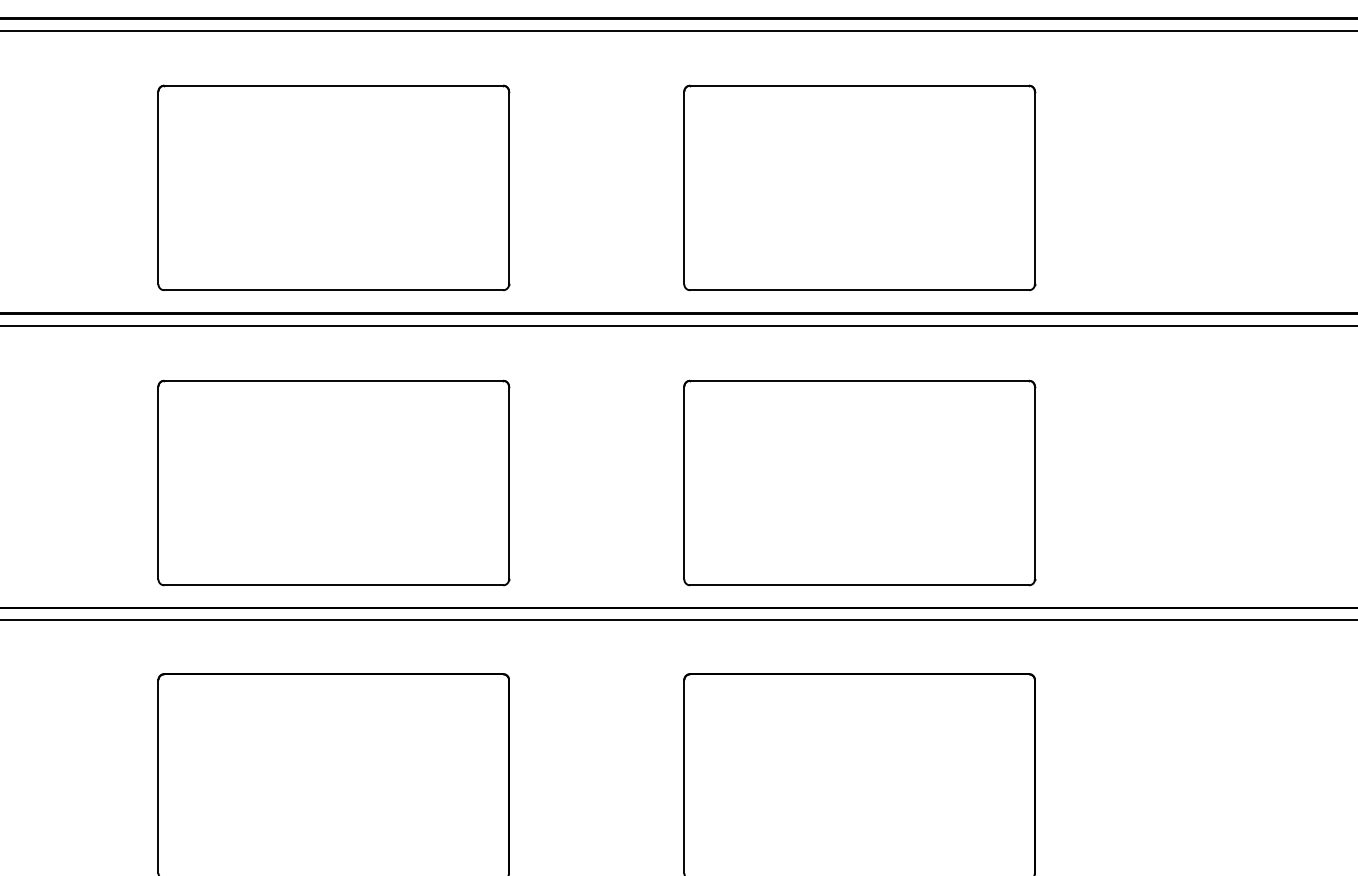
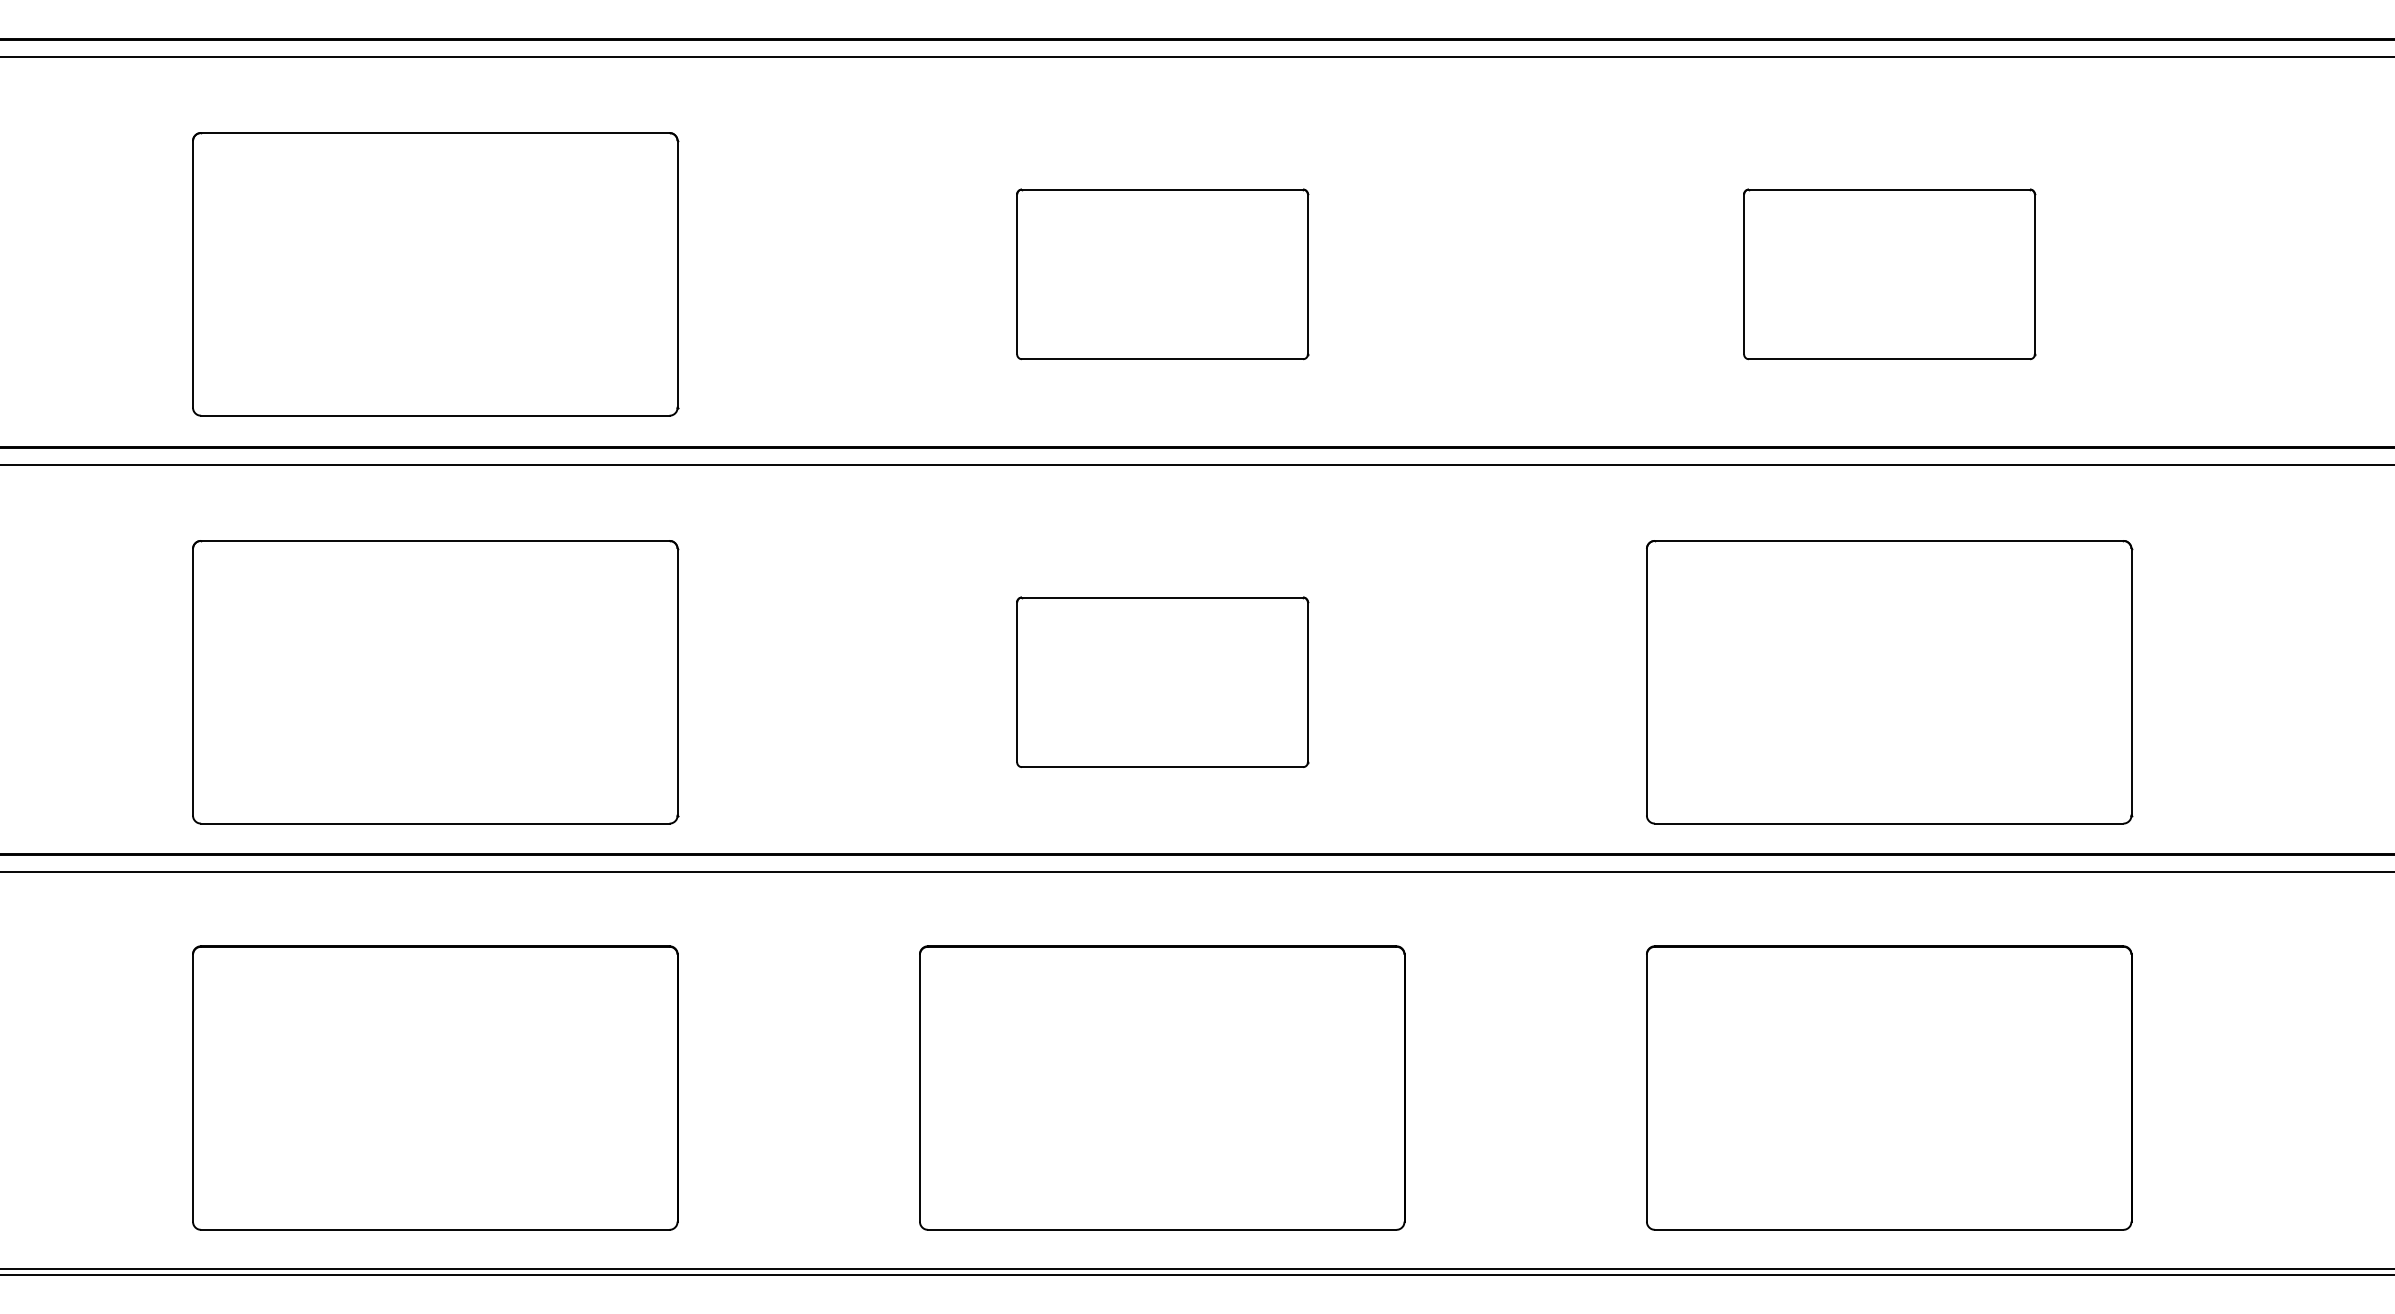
part: (333, 188) -> (1162, 274), size x0.6
part: (859, 188) -> (1889, 274), size x0.6
part: (333, 483) -> (1162, 682), size x0.6

